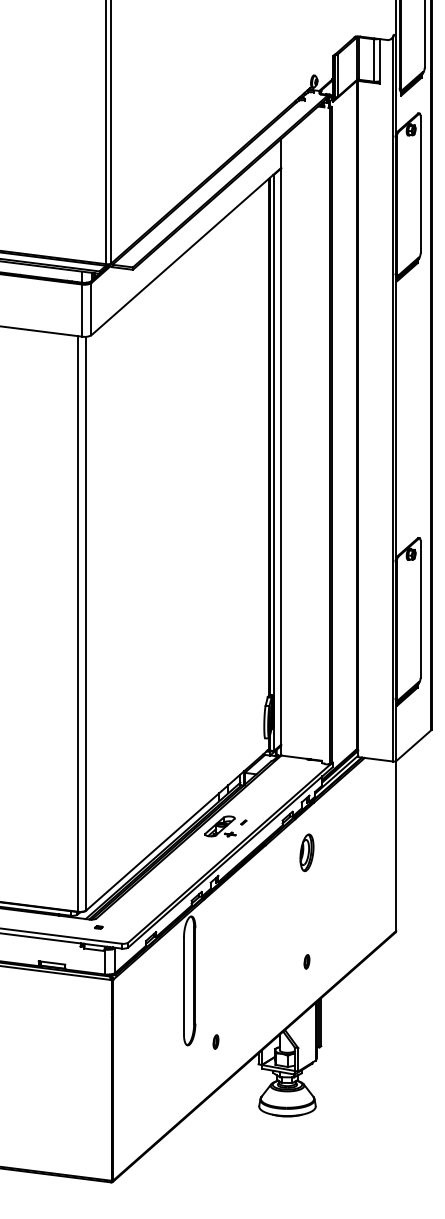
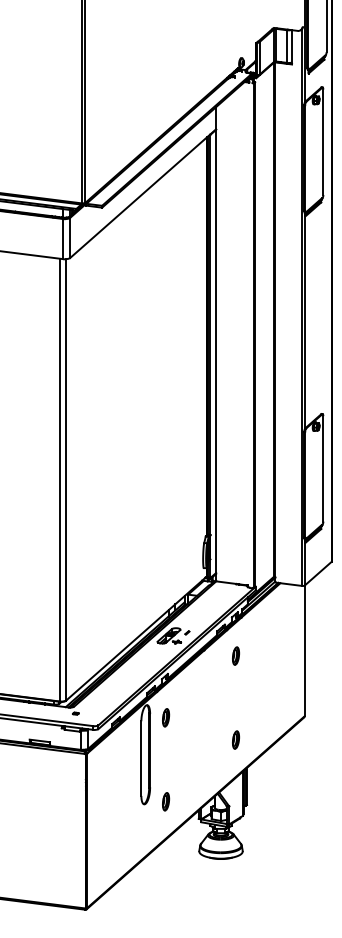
part: (306, 852) -> (235, 655), size x0.62
part: (215, 932) -> (165, 717), added
part: (306, 961) -> (235, 739), size x1.67
part: (215, 1041) -> (165, 801), size x1.67

